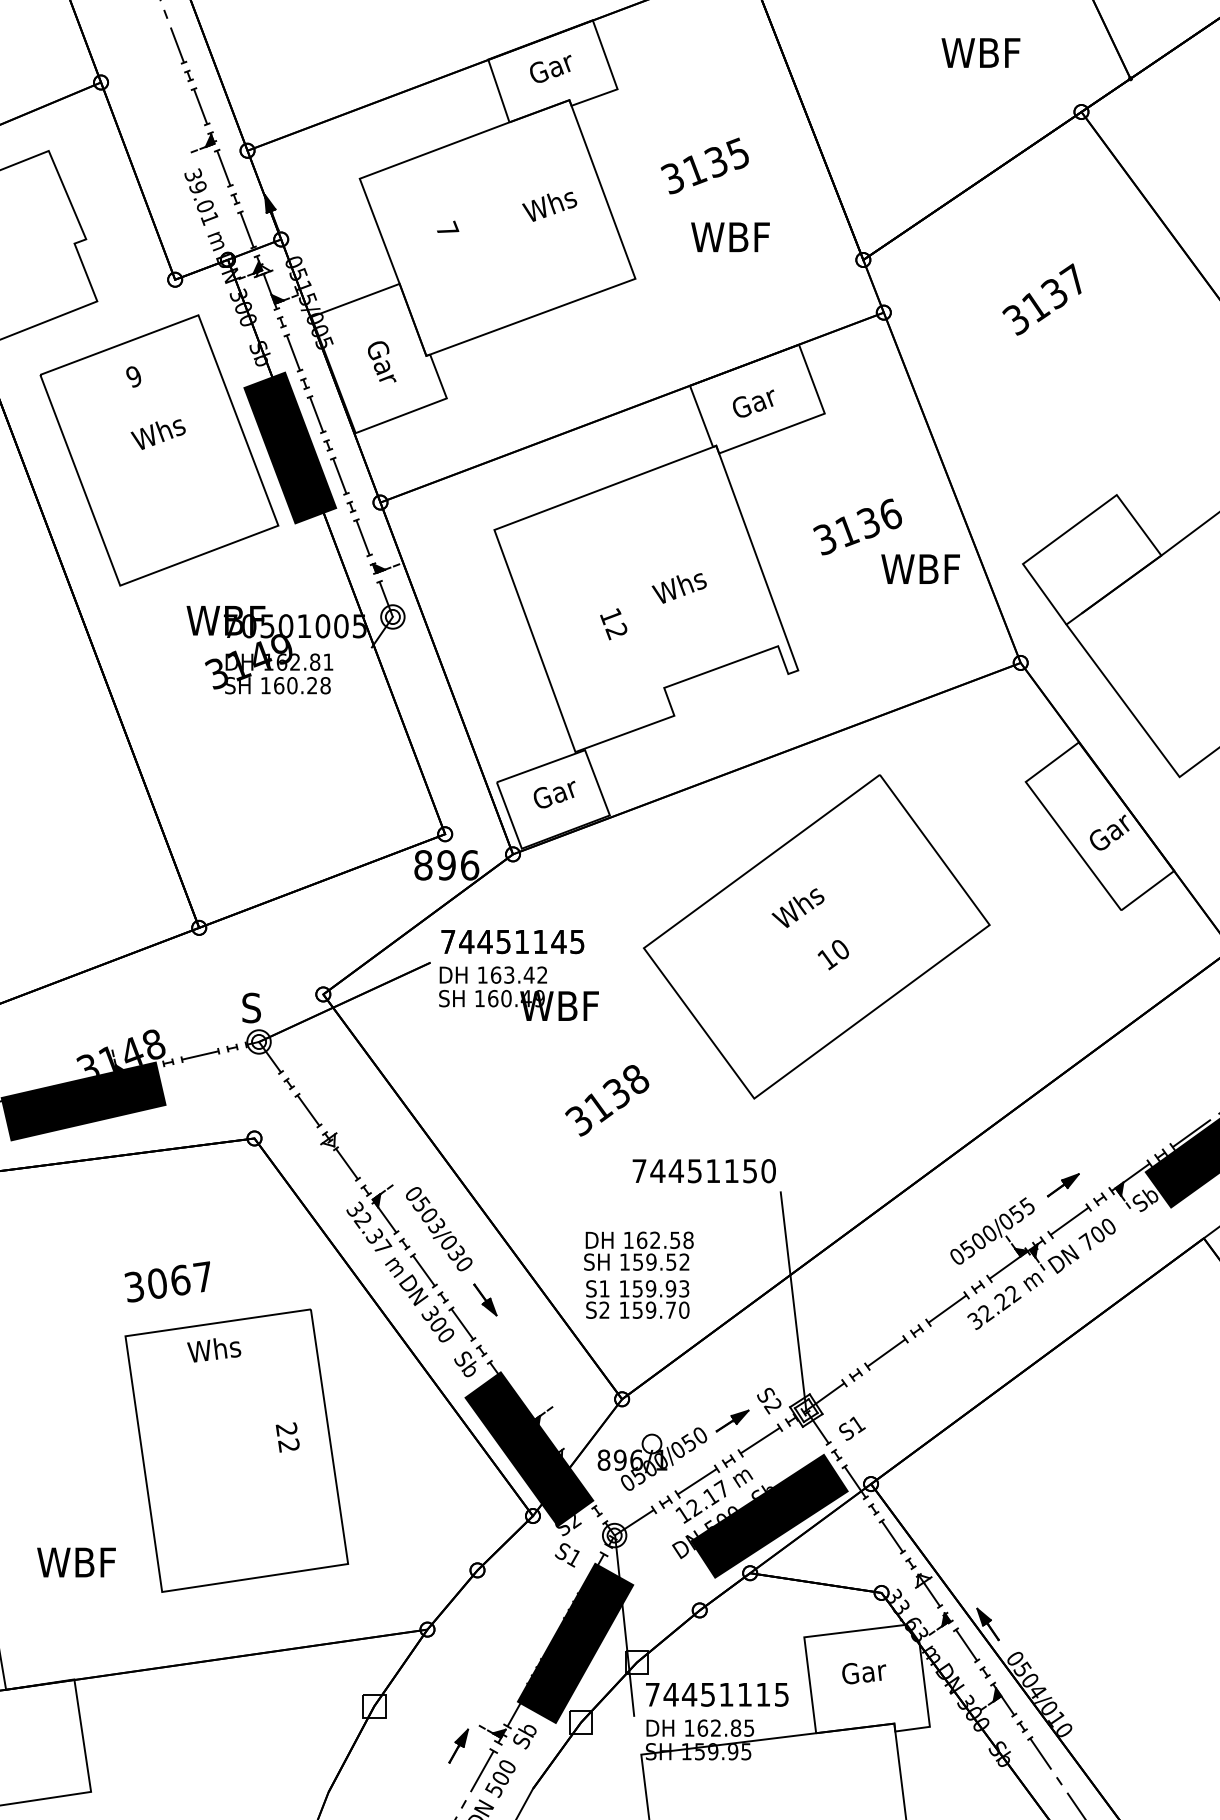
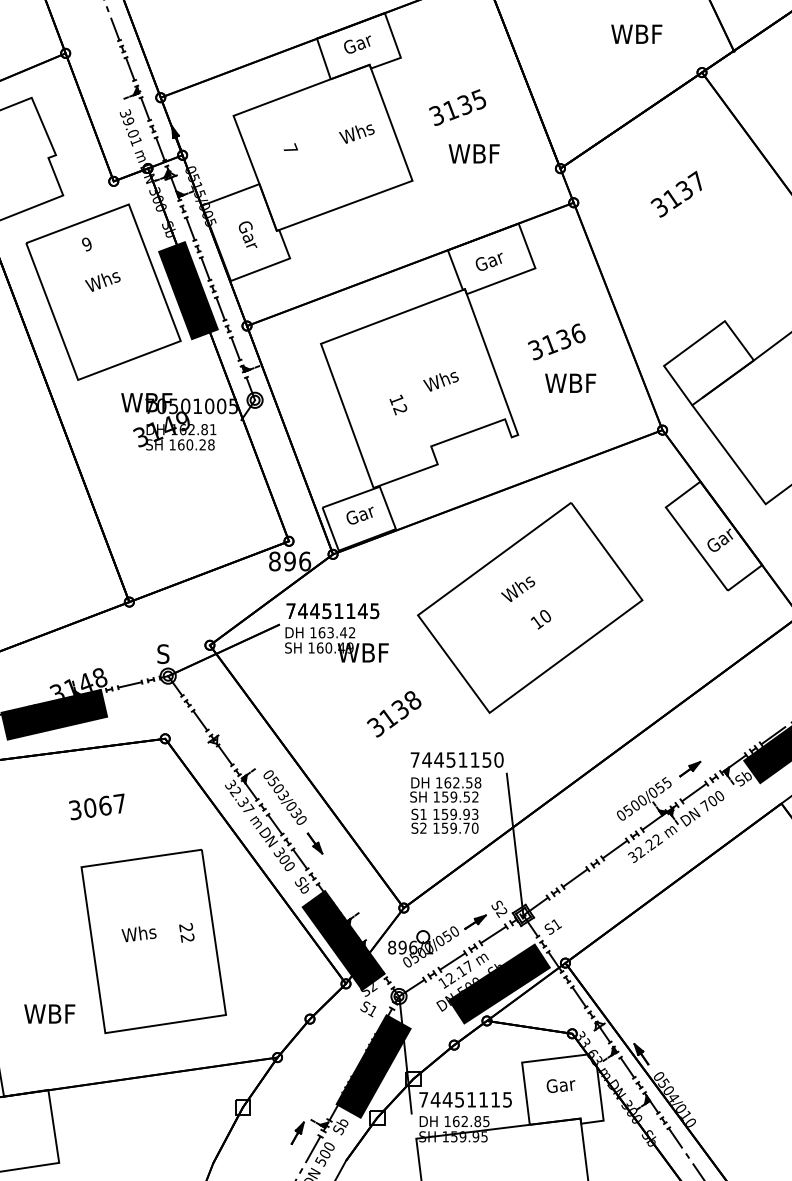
text: (920, 567) -> (570, 382), moved
text: (638, 1275) -> (445, 805), moved
text: (167, 1281) -> (96, 806), moved
text: (213, 1350) -> (138, 934), moved

